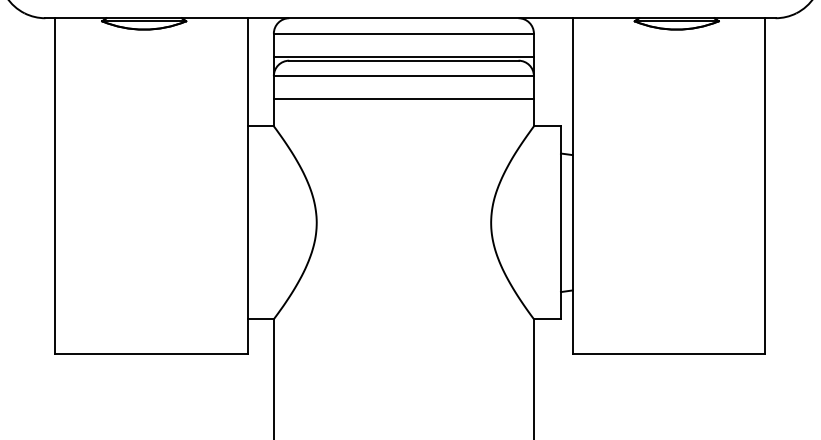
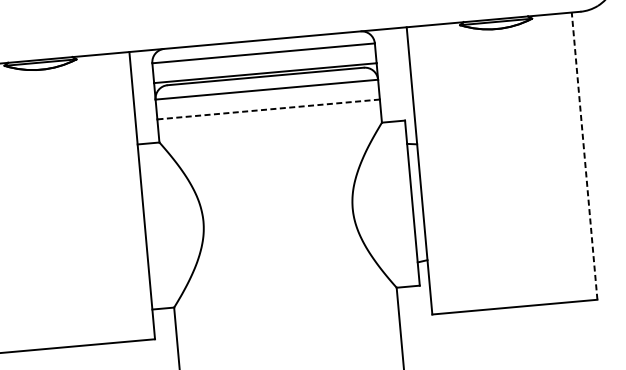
line: (403, 99) -> (268, 109), solid -> dashed
line: (765, 186) -> (584, 156), solid -> dashed

